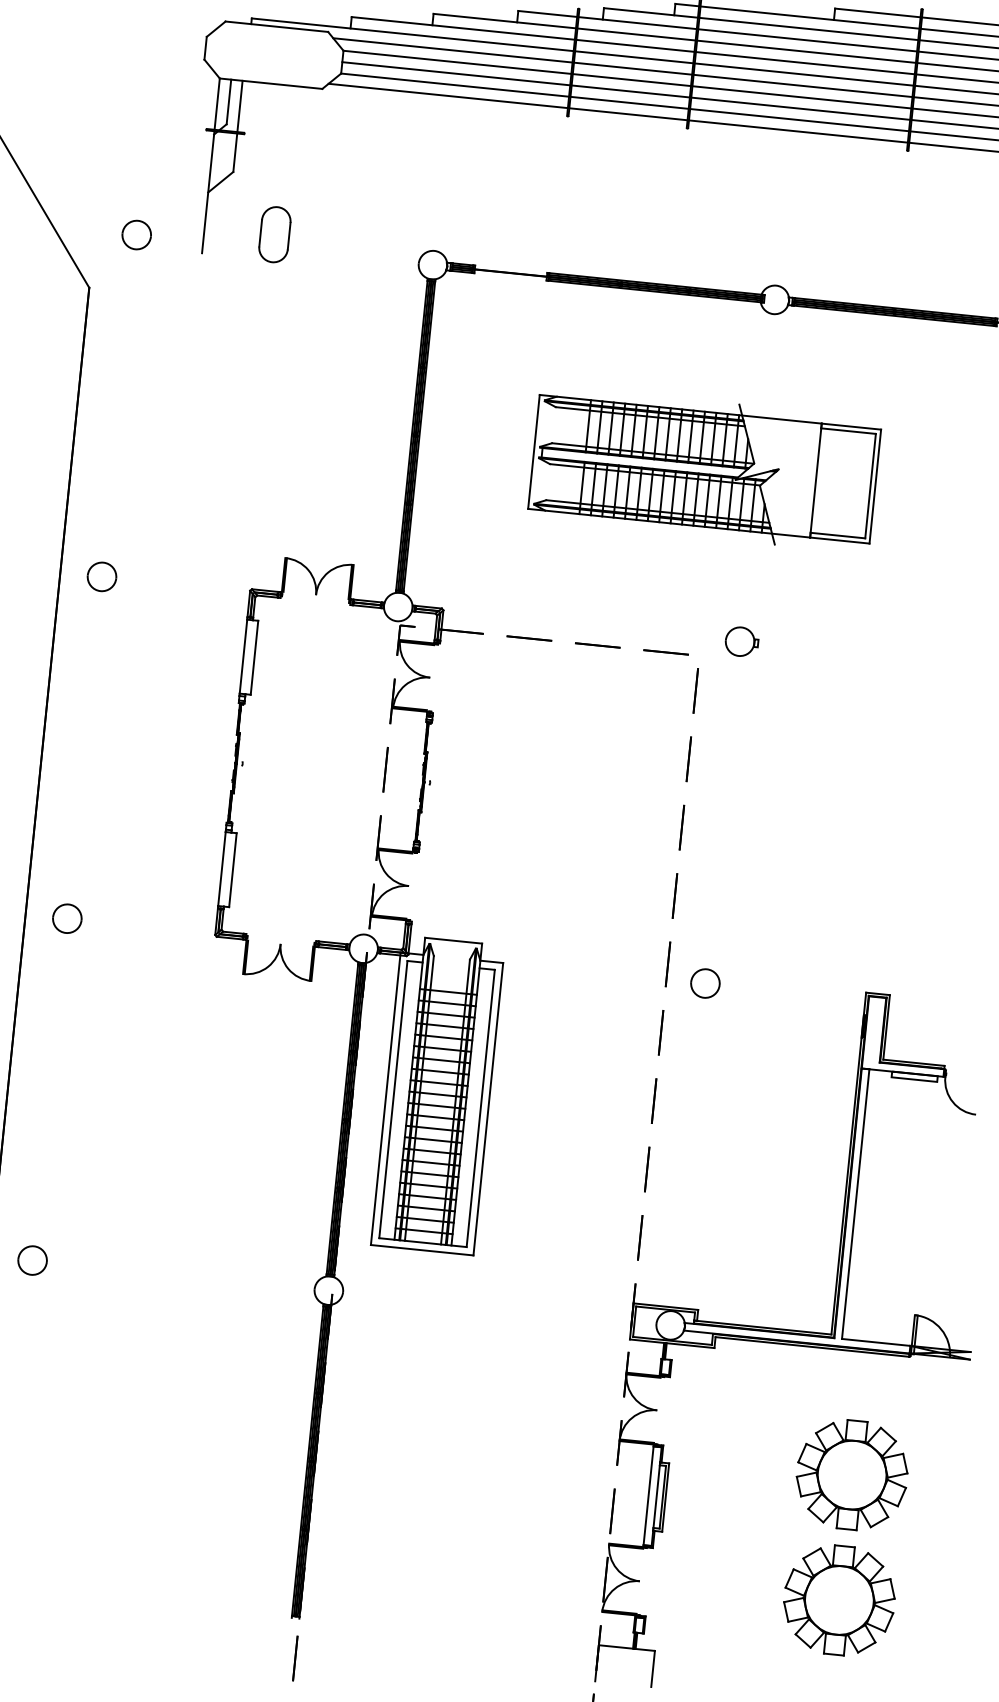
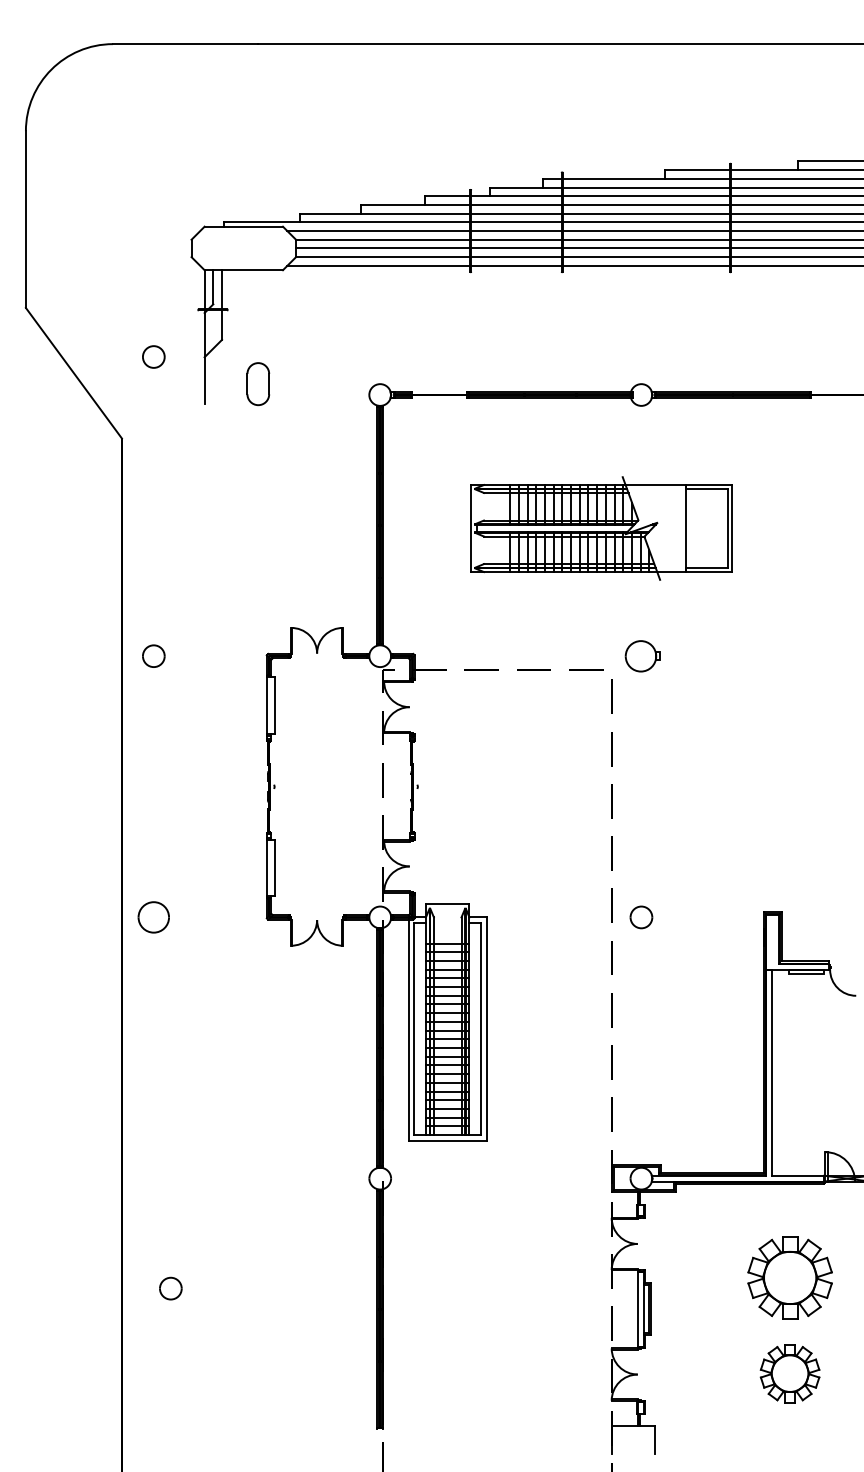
part: (136, 234) -> (153, 356), moved
part: (741, 640) -> (642, 655), size x1.4
part: (66, 918) -> (153, 917), size x1.4
part: (32, 1260) -> (170, 1288), moved
part: (838, 1600) -> (789, 1373), size x0.7

